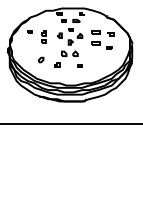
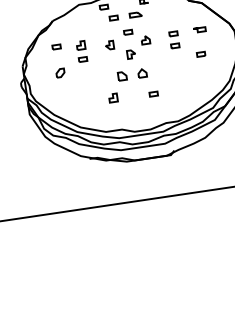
part: (95, 37) -> (173, 39), size x0.62
part: (41, 59) -> (60, 72), moved

